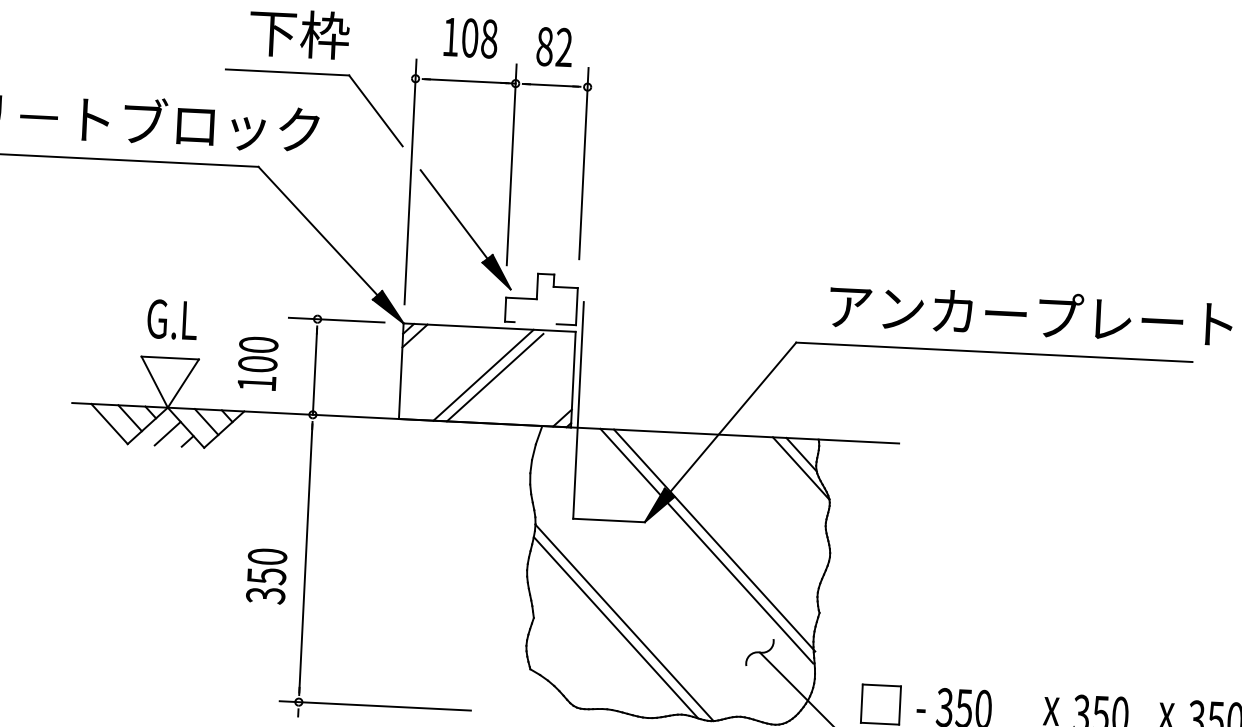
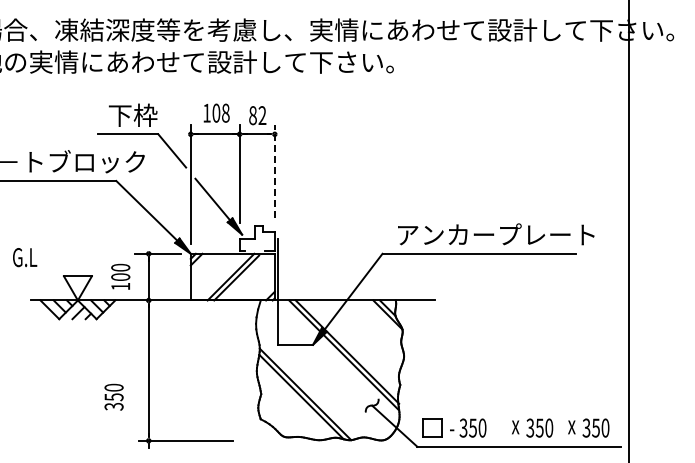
line: (583, 163) -> (274, 171), solid -> dashed
text: (173, 319) -> (25, 257), moved
text: (265, 574) -> (113, 396), moved

